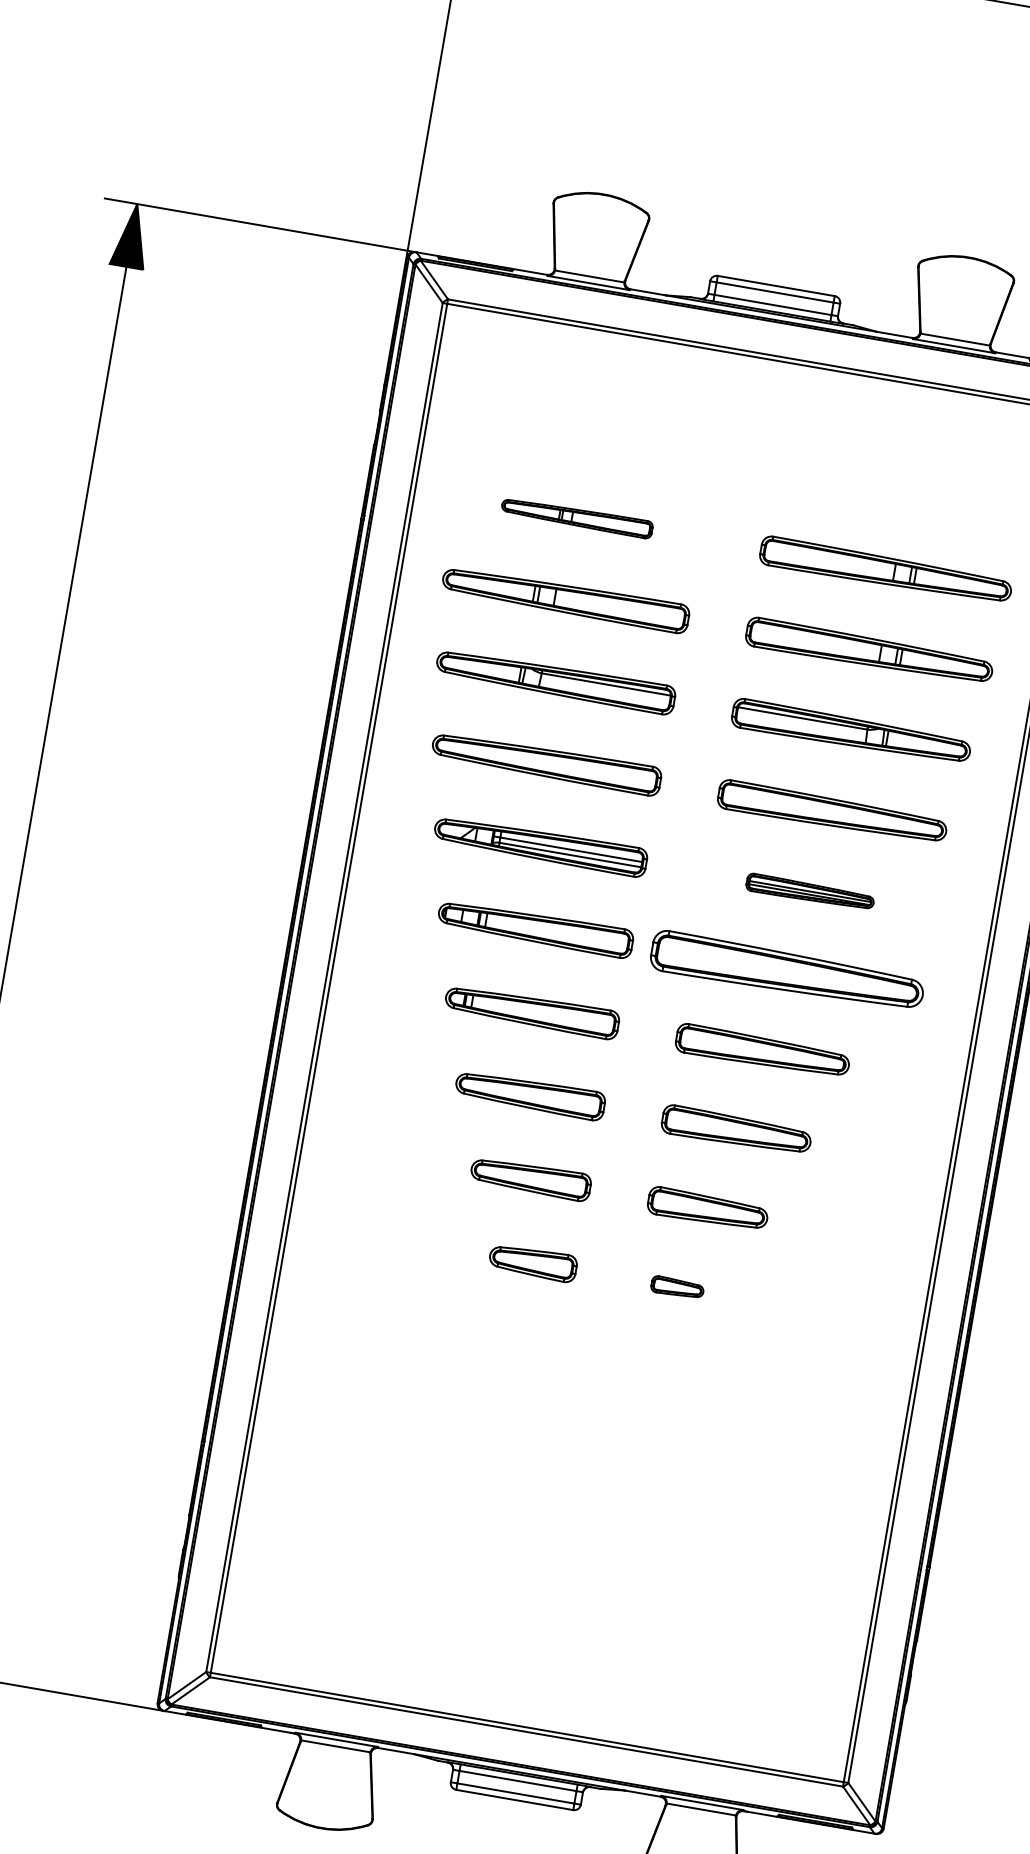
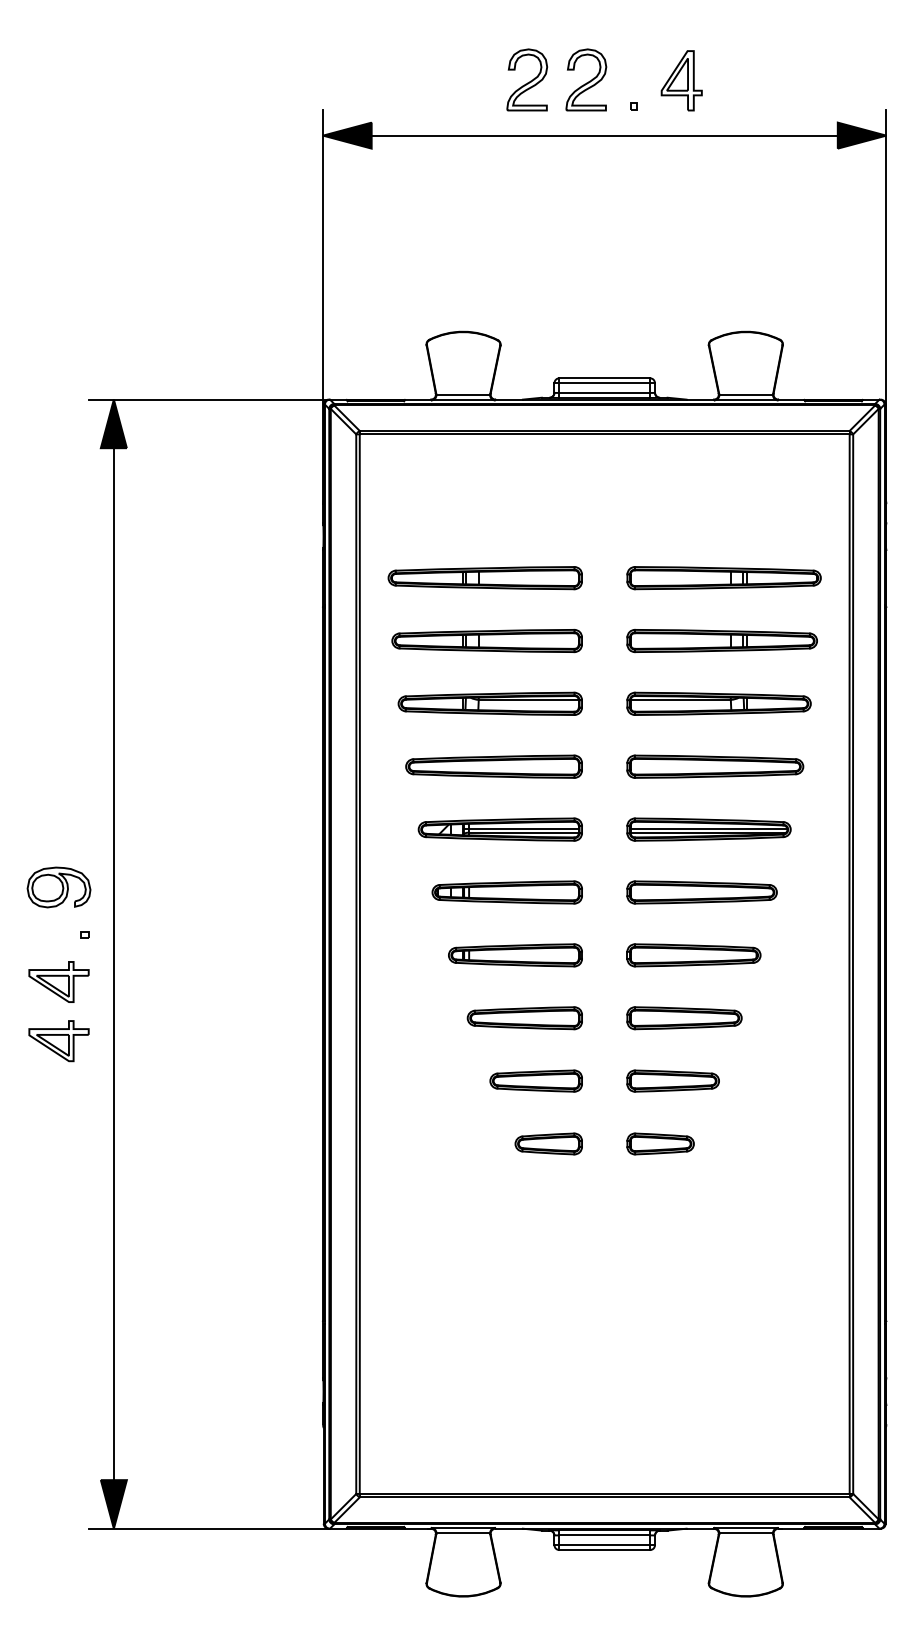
part: (576, 517) -> (484, 578), size x1.67
part: (809, 892) -> (708, 829), size x1.67
part: (786, 971) -> (701, 892), size x0.71
part: (677, 1287) -> (660, 1143), size x1.67

